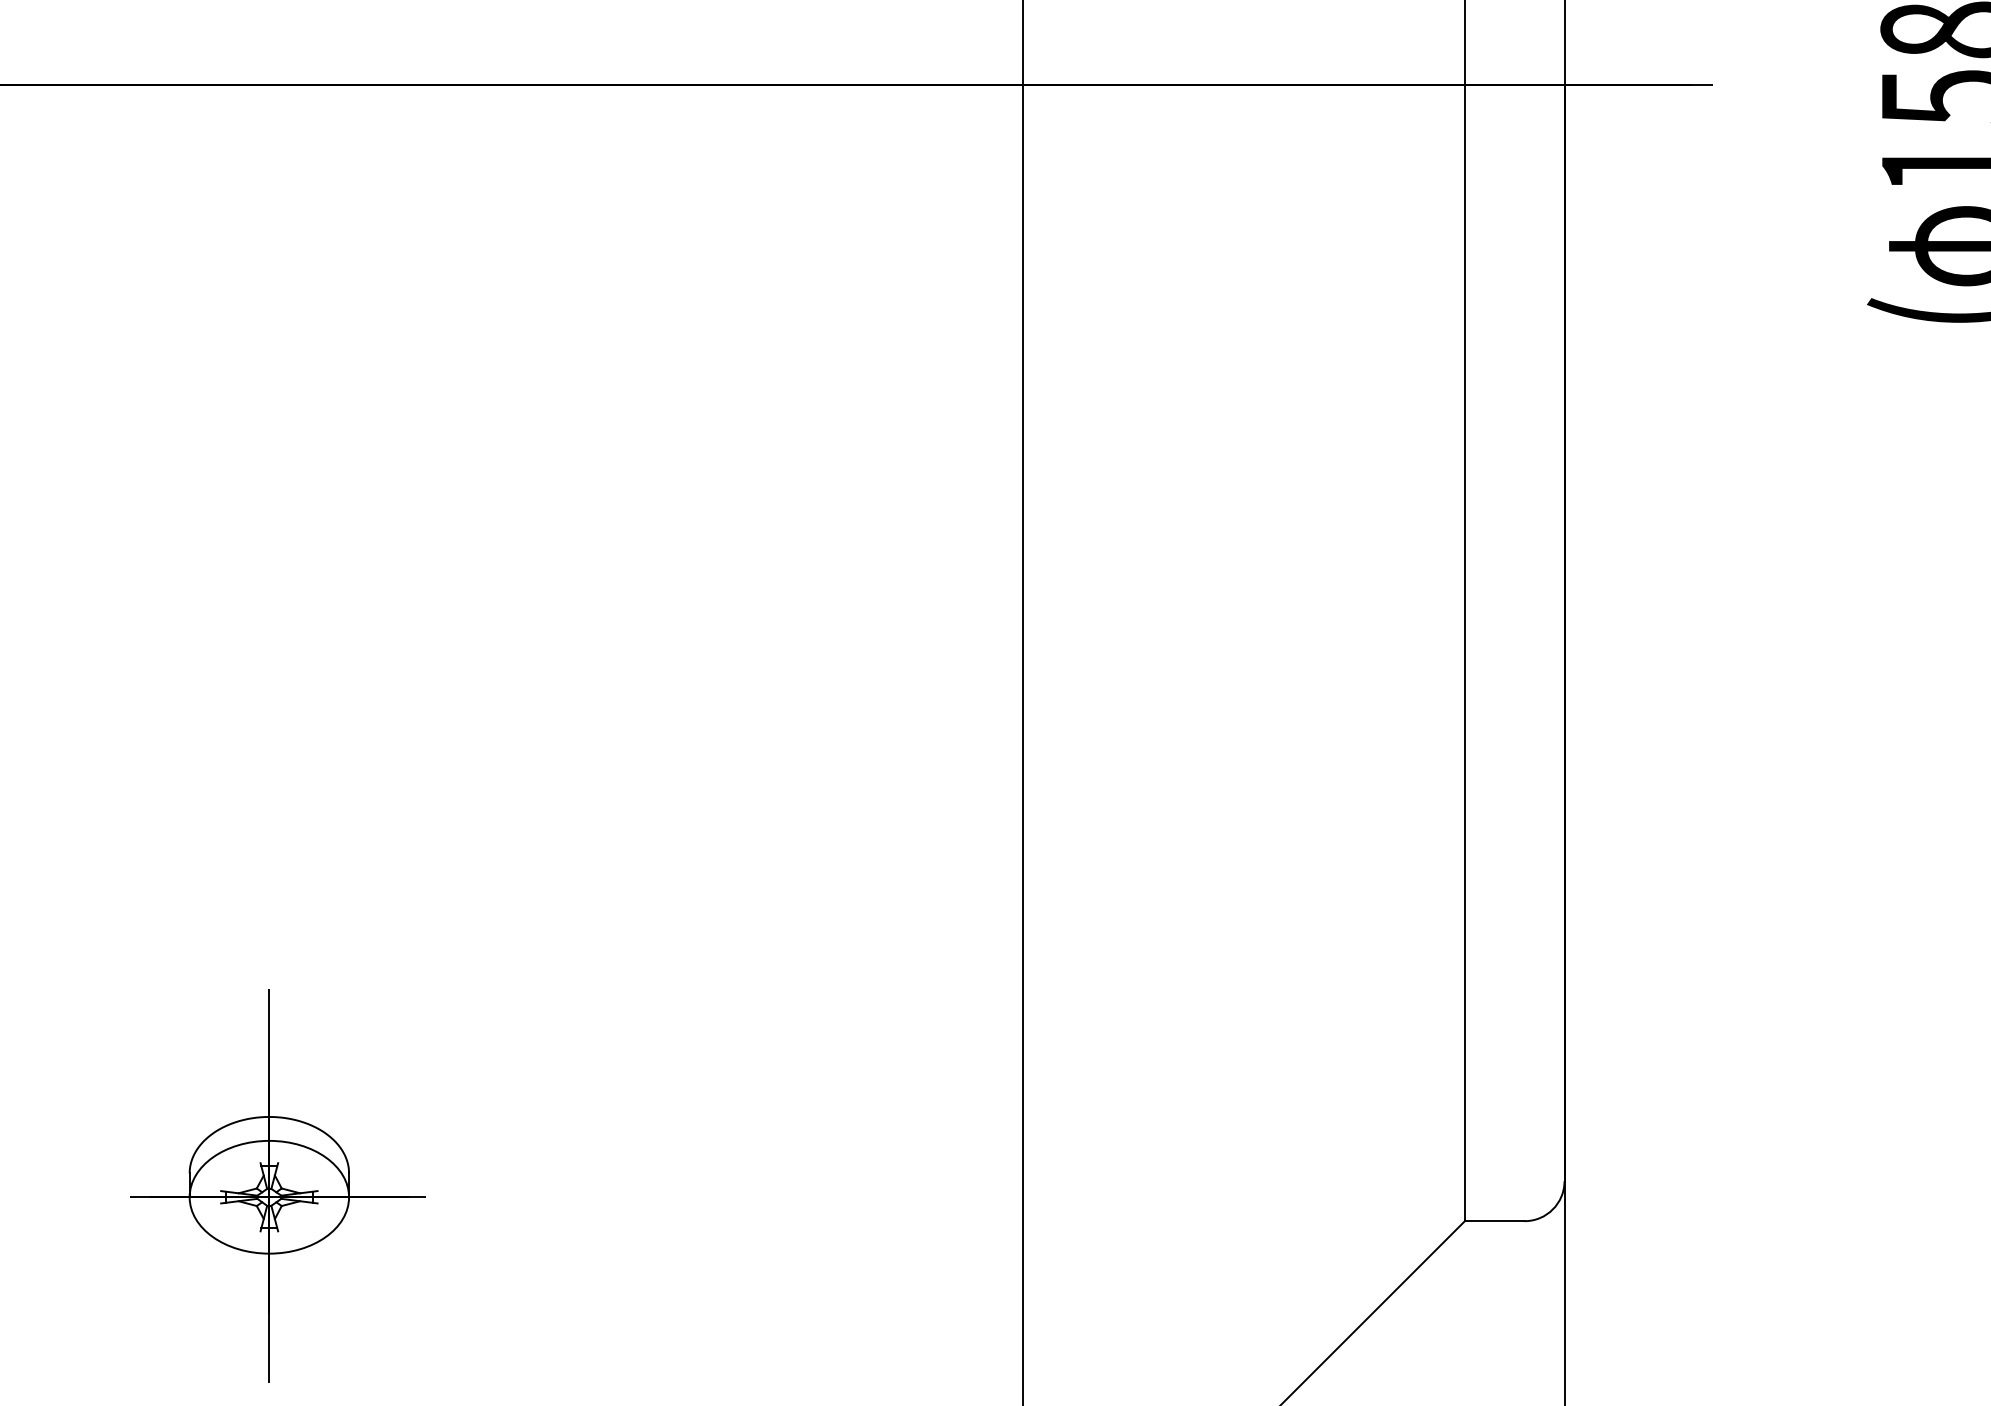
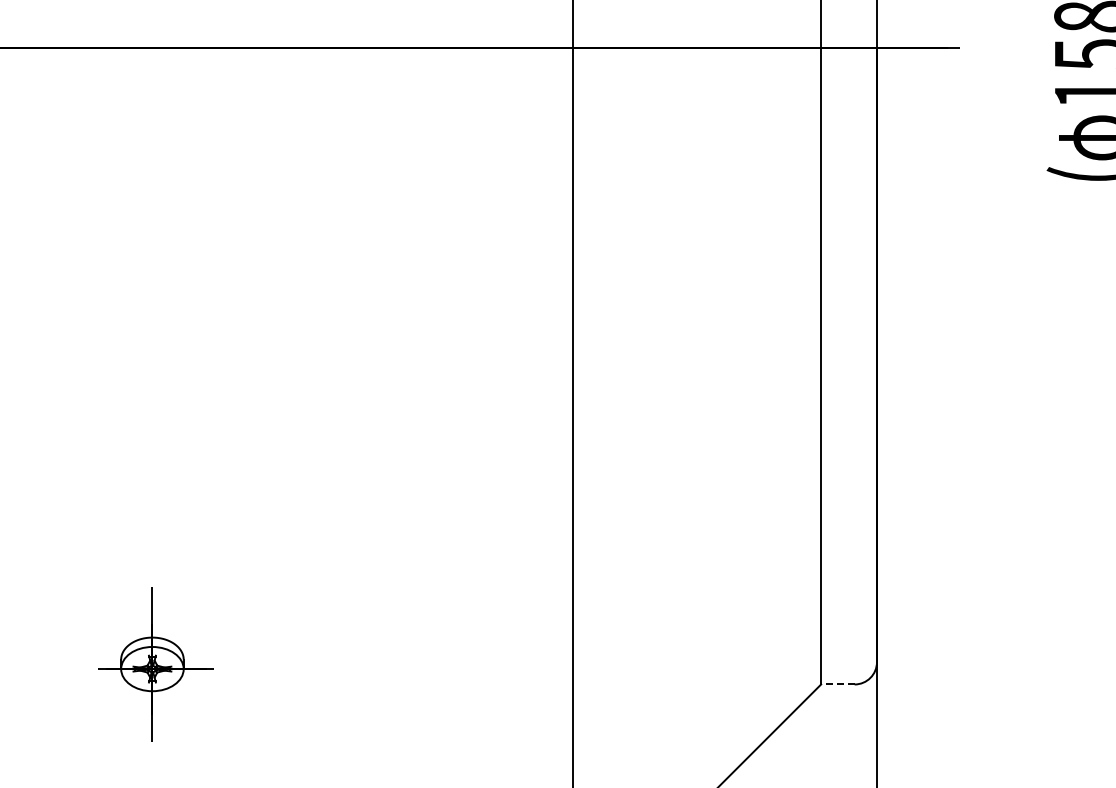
part: (277, 1185) -> (155, 664), size x0.7
line: (1494, 1221) -> (837, 684), solid -> dashed

